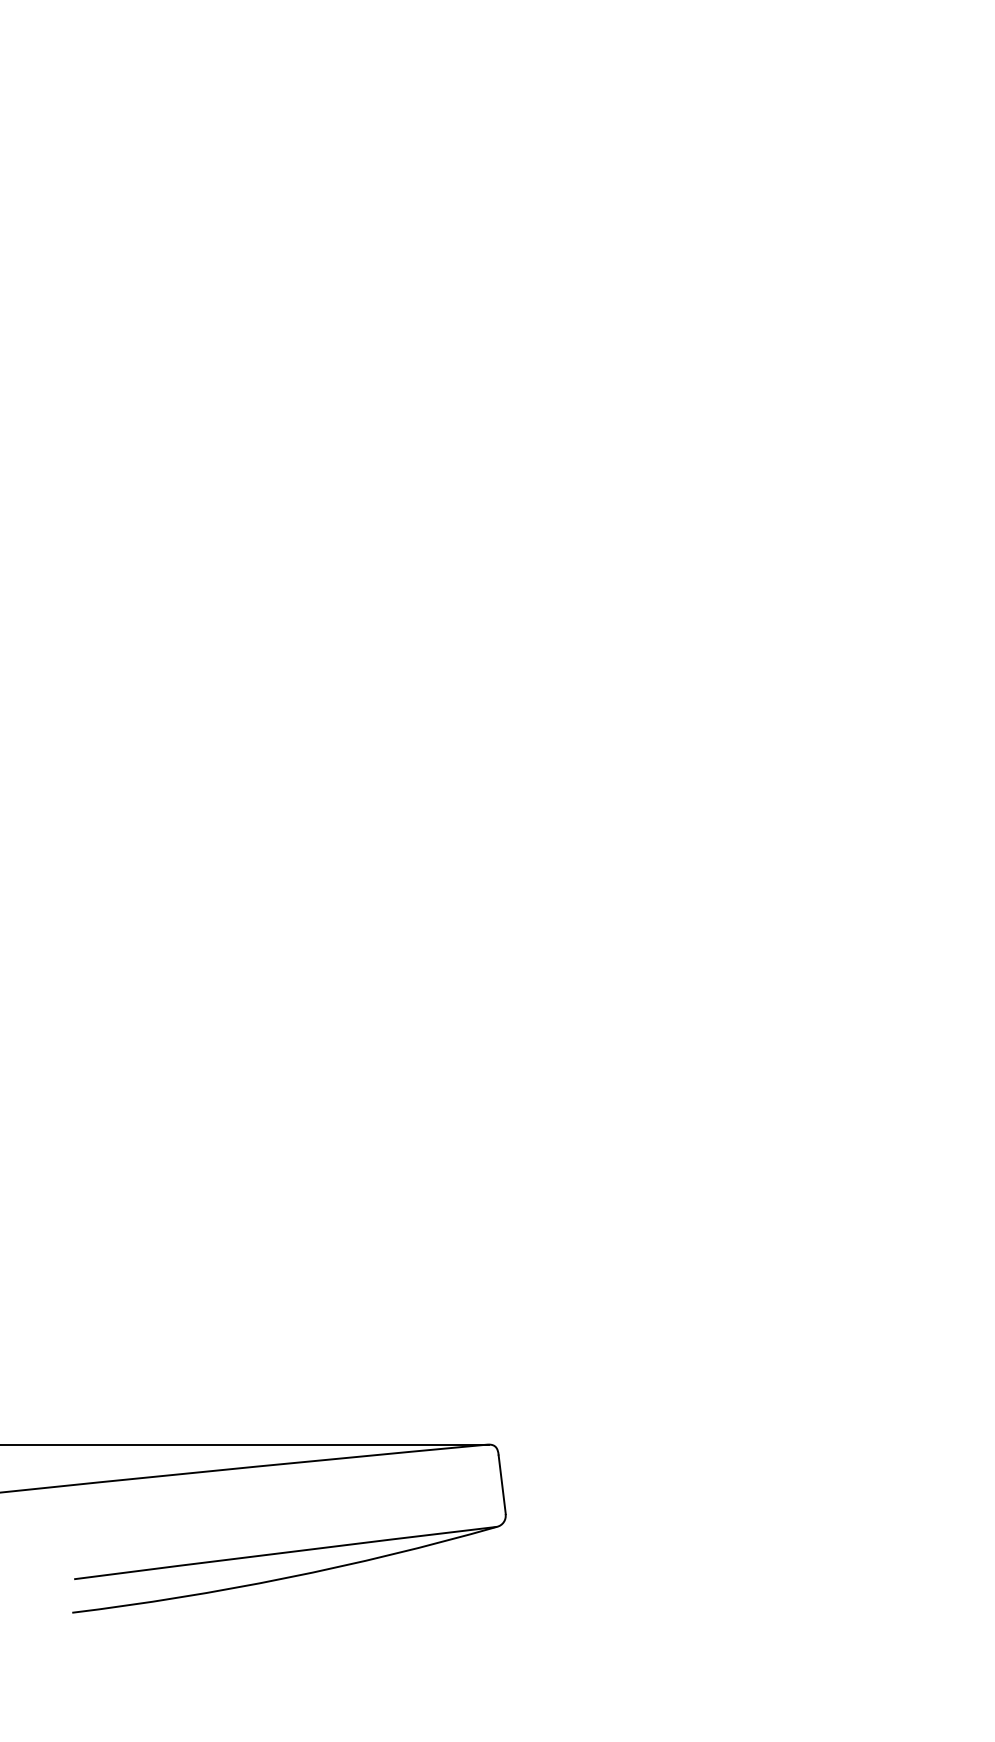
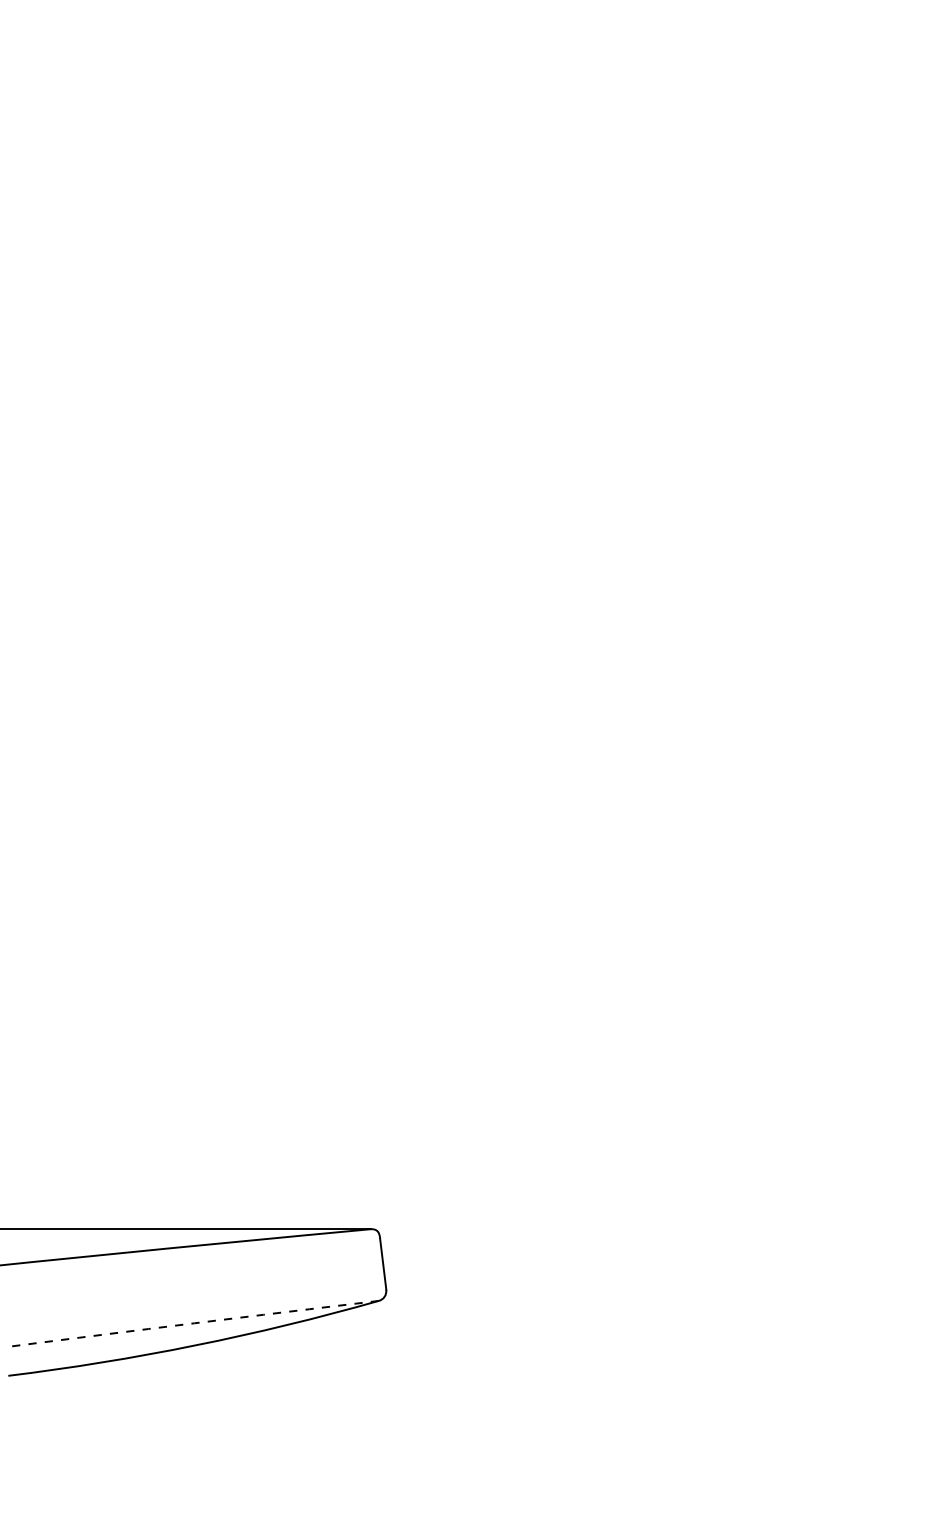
arc: (285, 1552) -> (194, 1323), solid -> dashed

